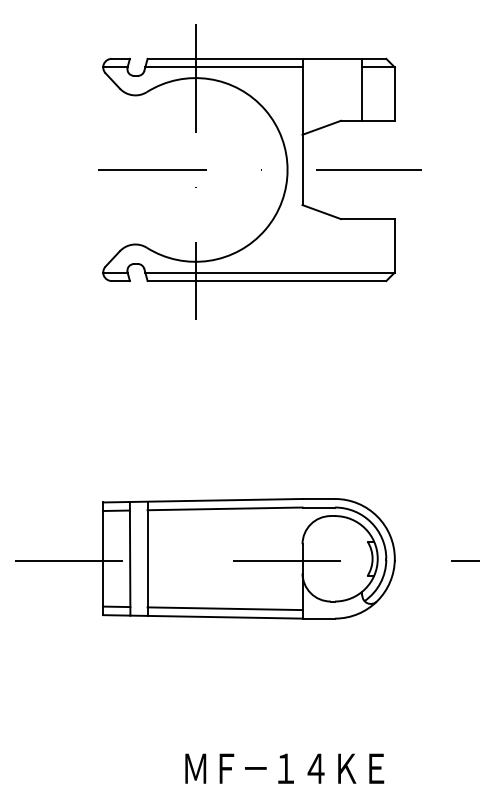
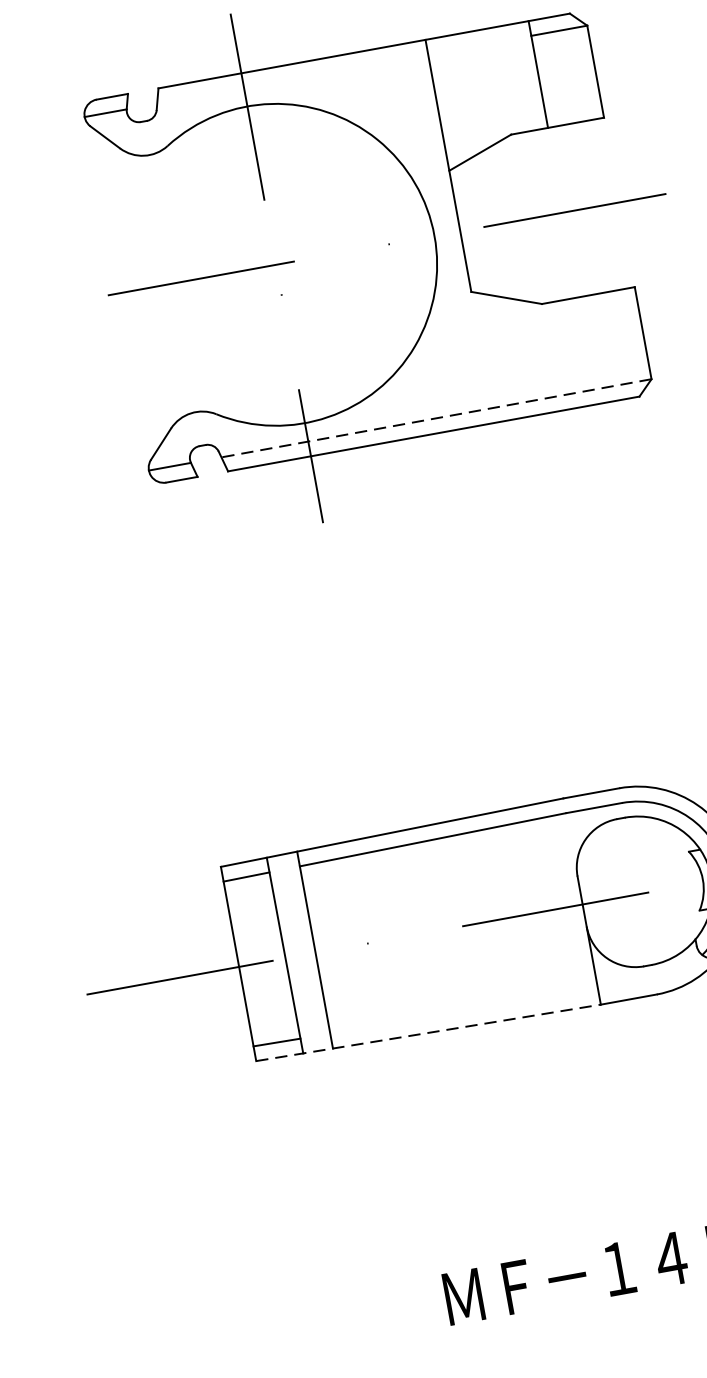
line: (223, 67) -> (292, 79), removed
line: (270, 272) -> (437, 418), solid -> dashed
line: (224, 608) -> (463, 1011), removed
line: (202, 616) -> (427, 1032), solid -> dashed

